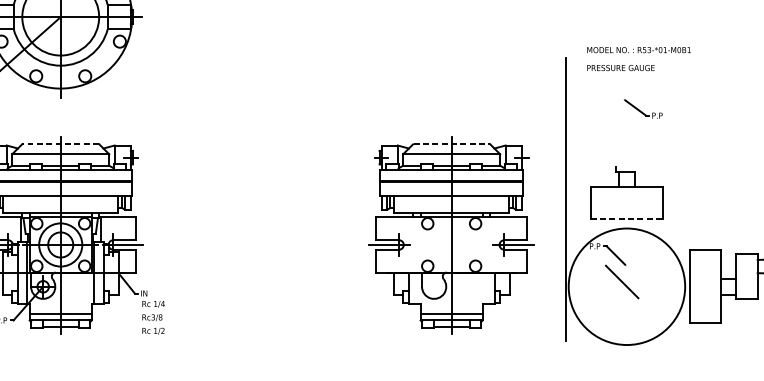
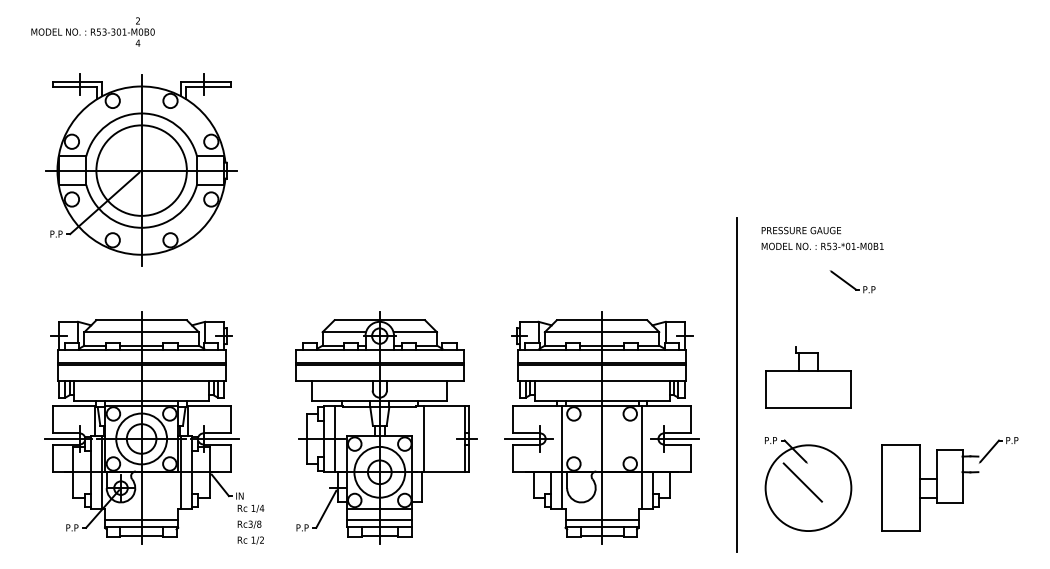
text: (638, 50) -> (822, 246), moved
part: (643, 108) -> (852, 281), moved
line: (59, 144) -> (140, 320), dashed -> solid
line: (452, 144) -> (602, 320), dashed -> solid
line: (626, 219) -> (808, 408), dashed -> solid
part: (268, 235) -> (386, 427), added
line: (418, 260) -> (562, 457), added
line: (485, 260) -> (641, 457), added
circle: (626, 287) -> (808, 488), size x0.62

